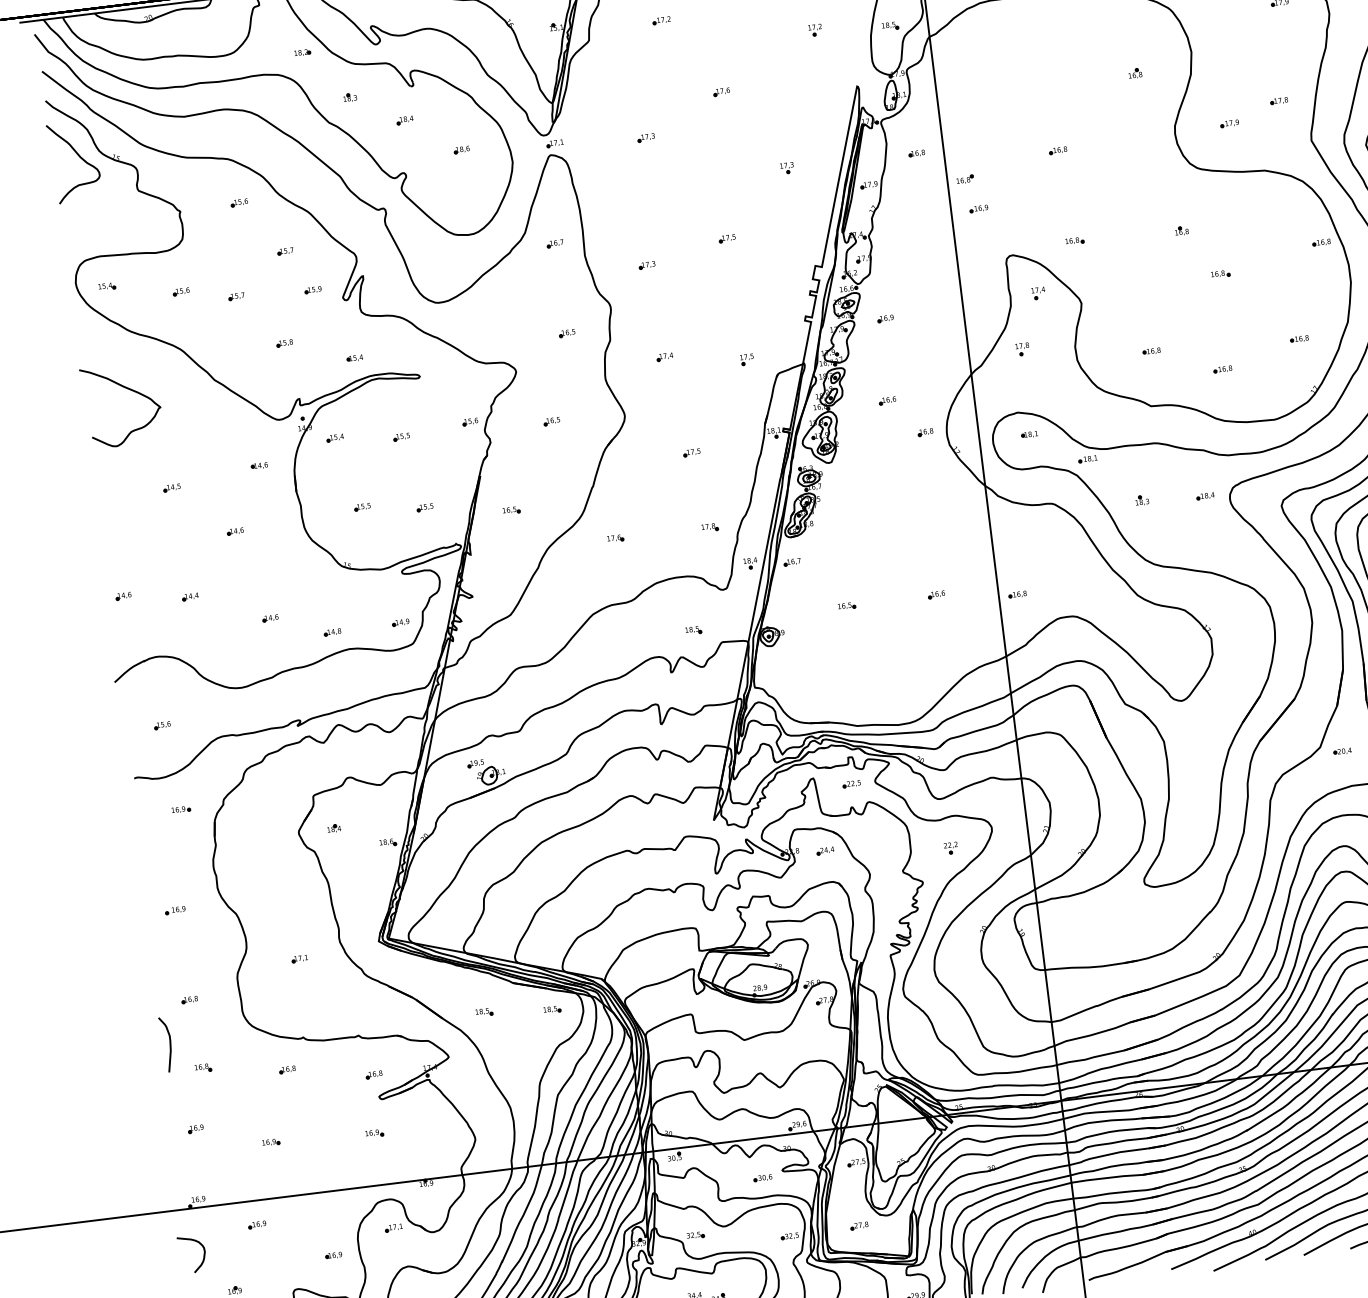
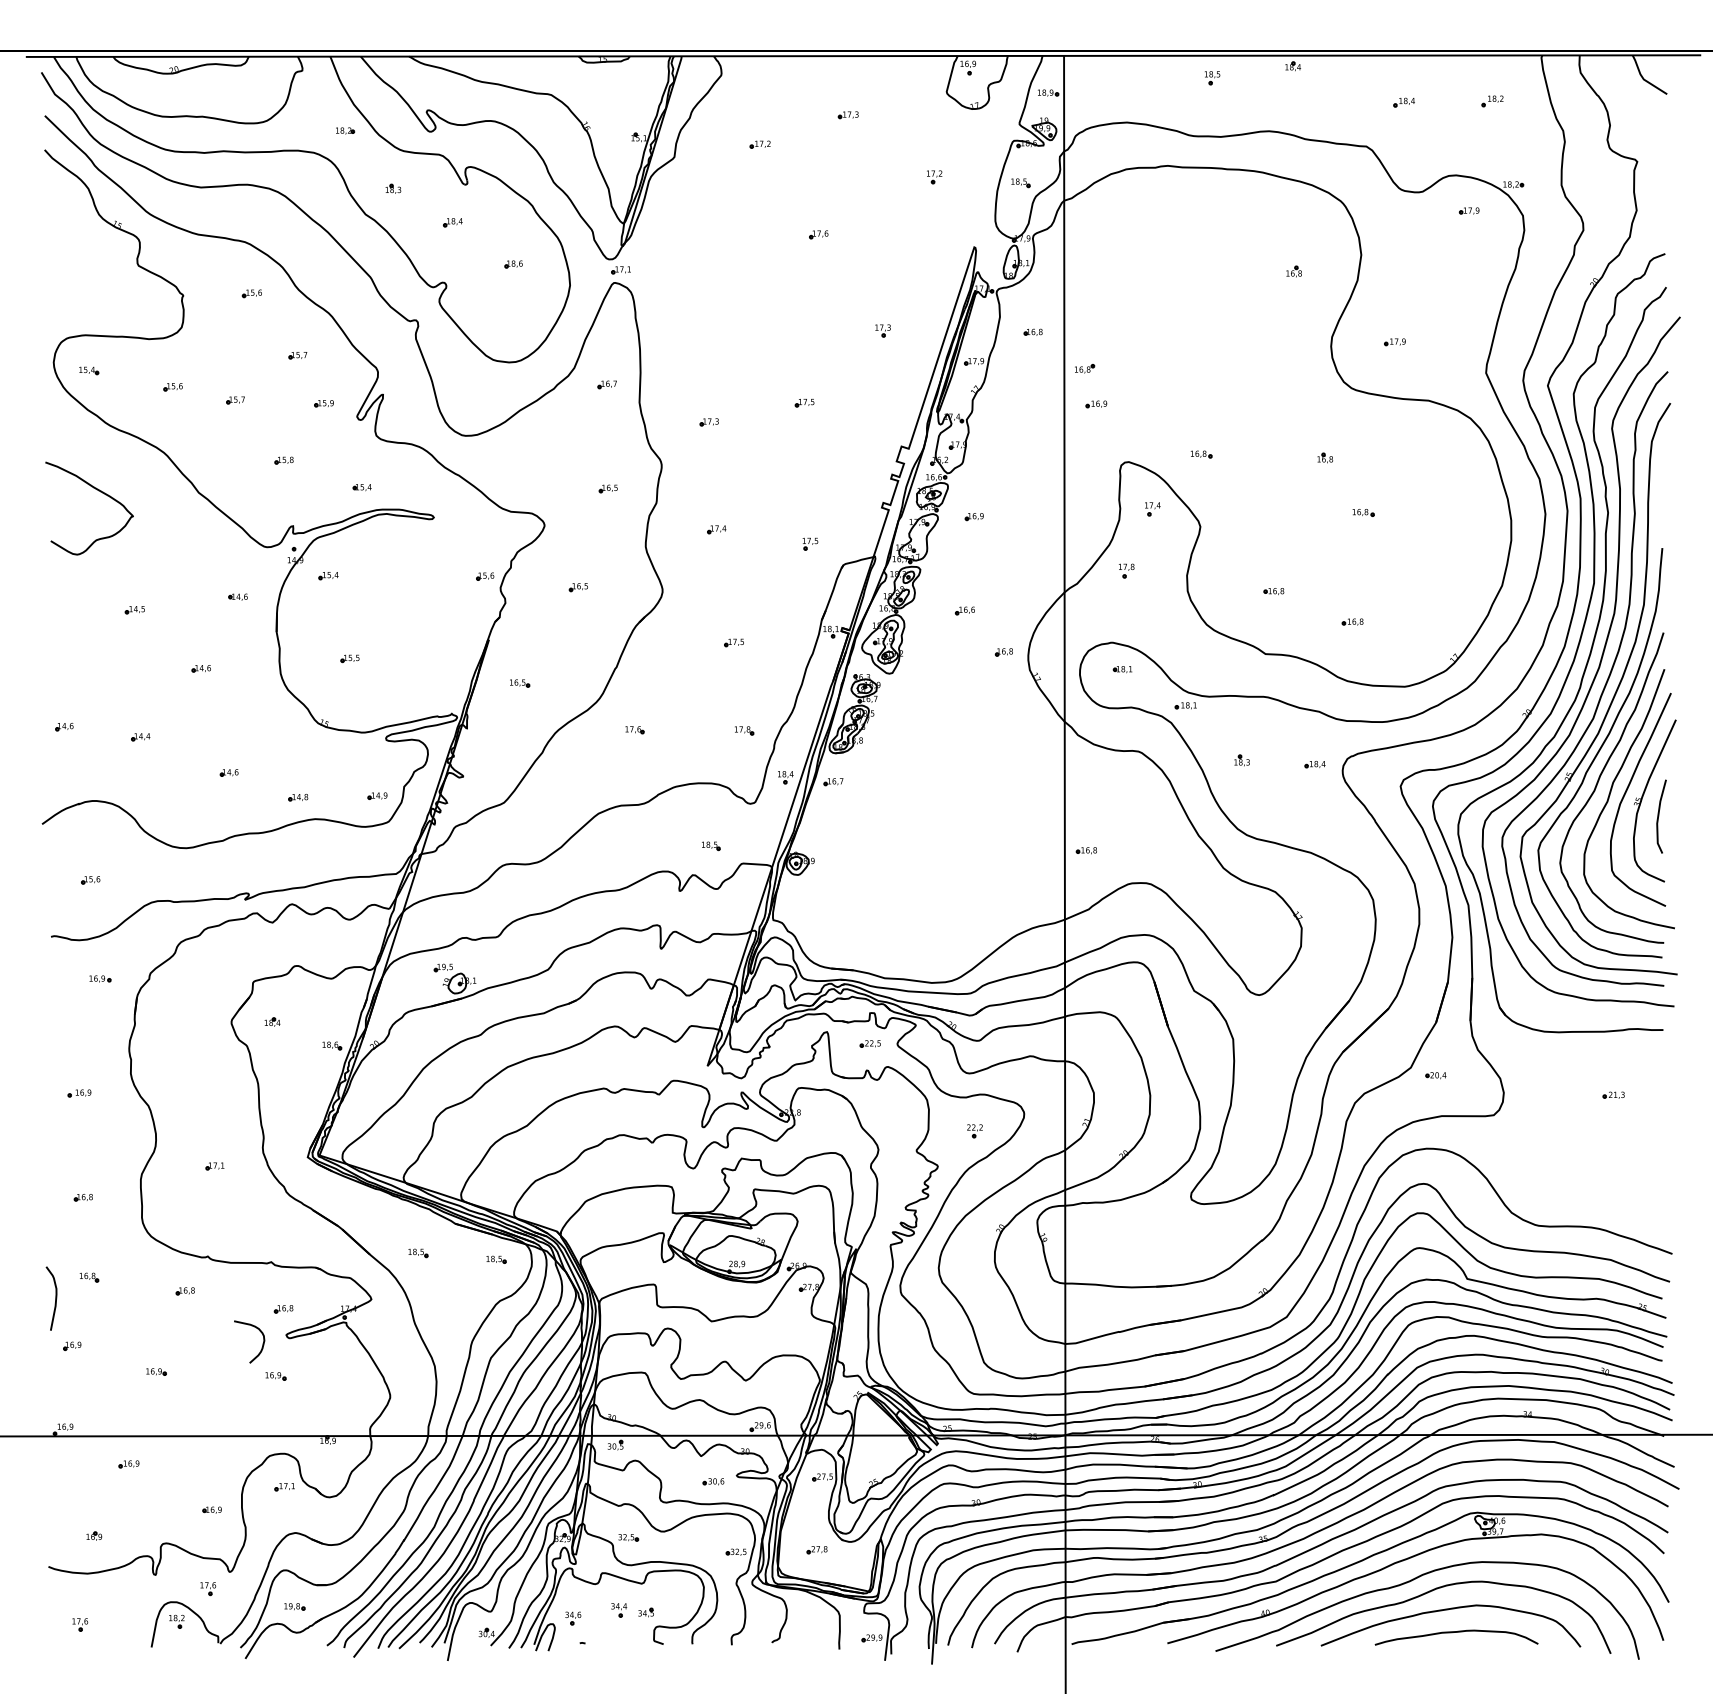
part: (1278, 100) -> (1454, 322), removed
part: (645, 137) -> (725, 276), removed
part: (1057, 150) -> (1194, 348), removed
curve: (79, 157) -> (75, 219), removed
part: (1320, 242) -> (1482, 490), removed
part: (1299, 338) -> (1444, 597), removed
part: (401, 437) -> (404, 584), removed
part: (425, 508) -> (421, 668), removed
part: (936, 594) -> (993, 839), removed
part: (846, 605) -> (889, 839), removed
part: (825, 850) -> (830, 1116), removed
curve: (169, 1044) -> (55, 1298), moved
curve: (203, 1254) -> (262, 1343), moved

